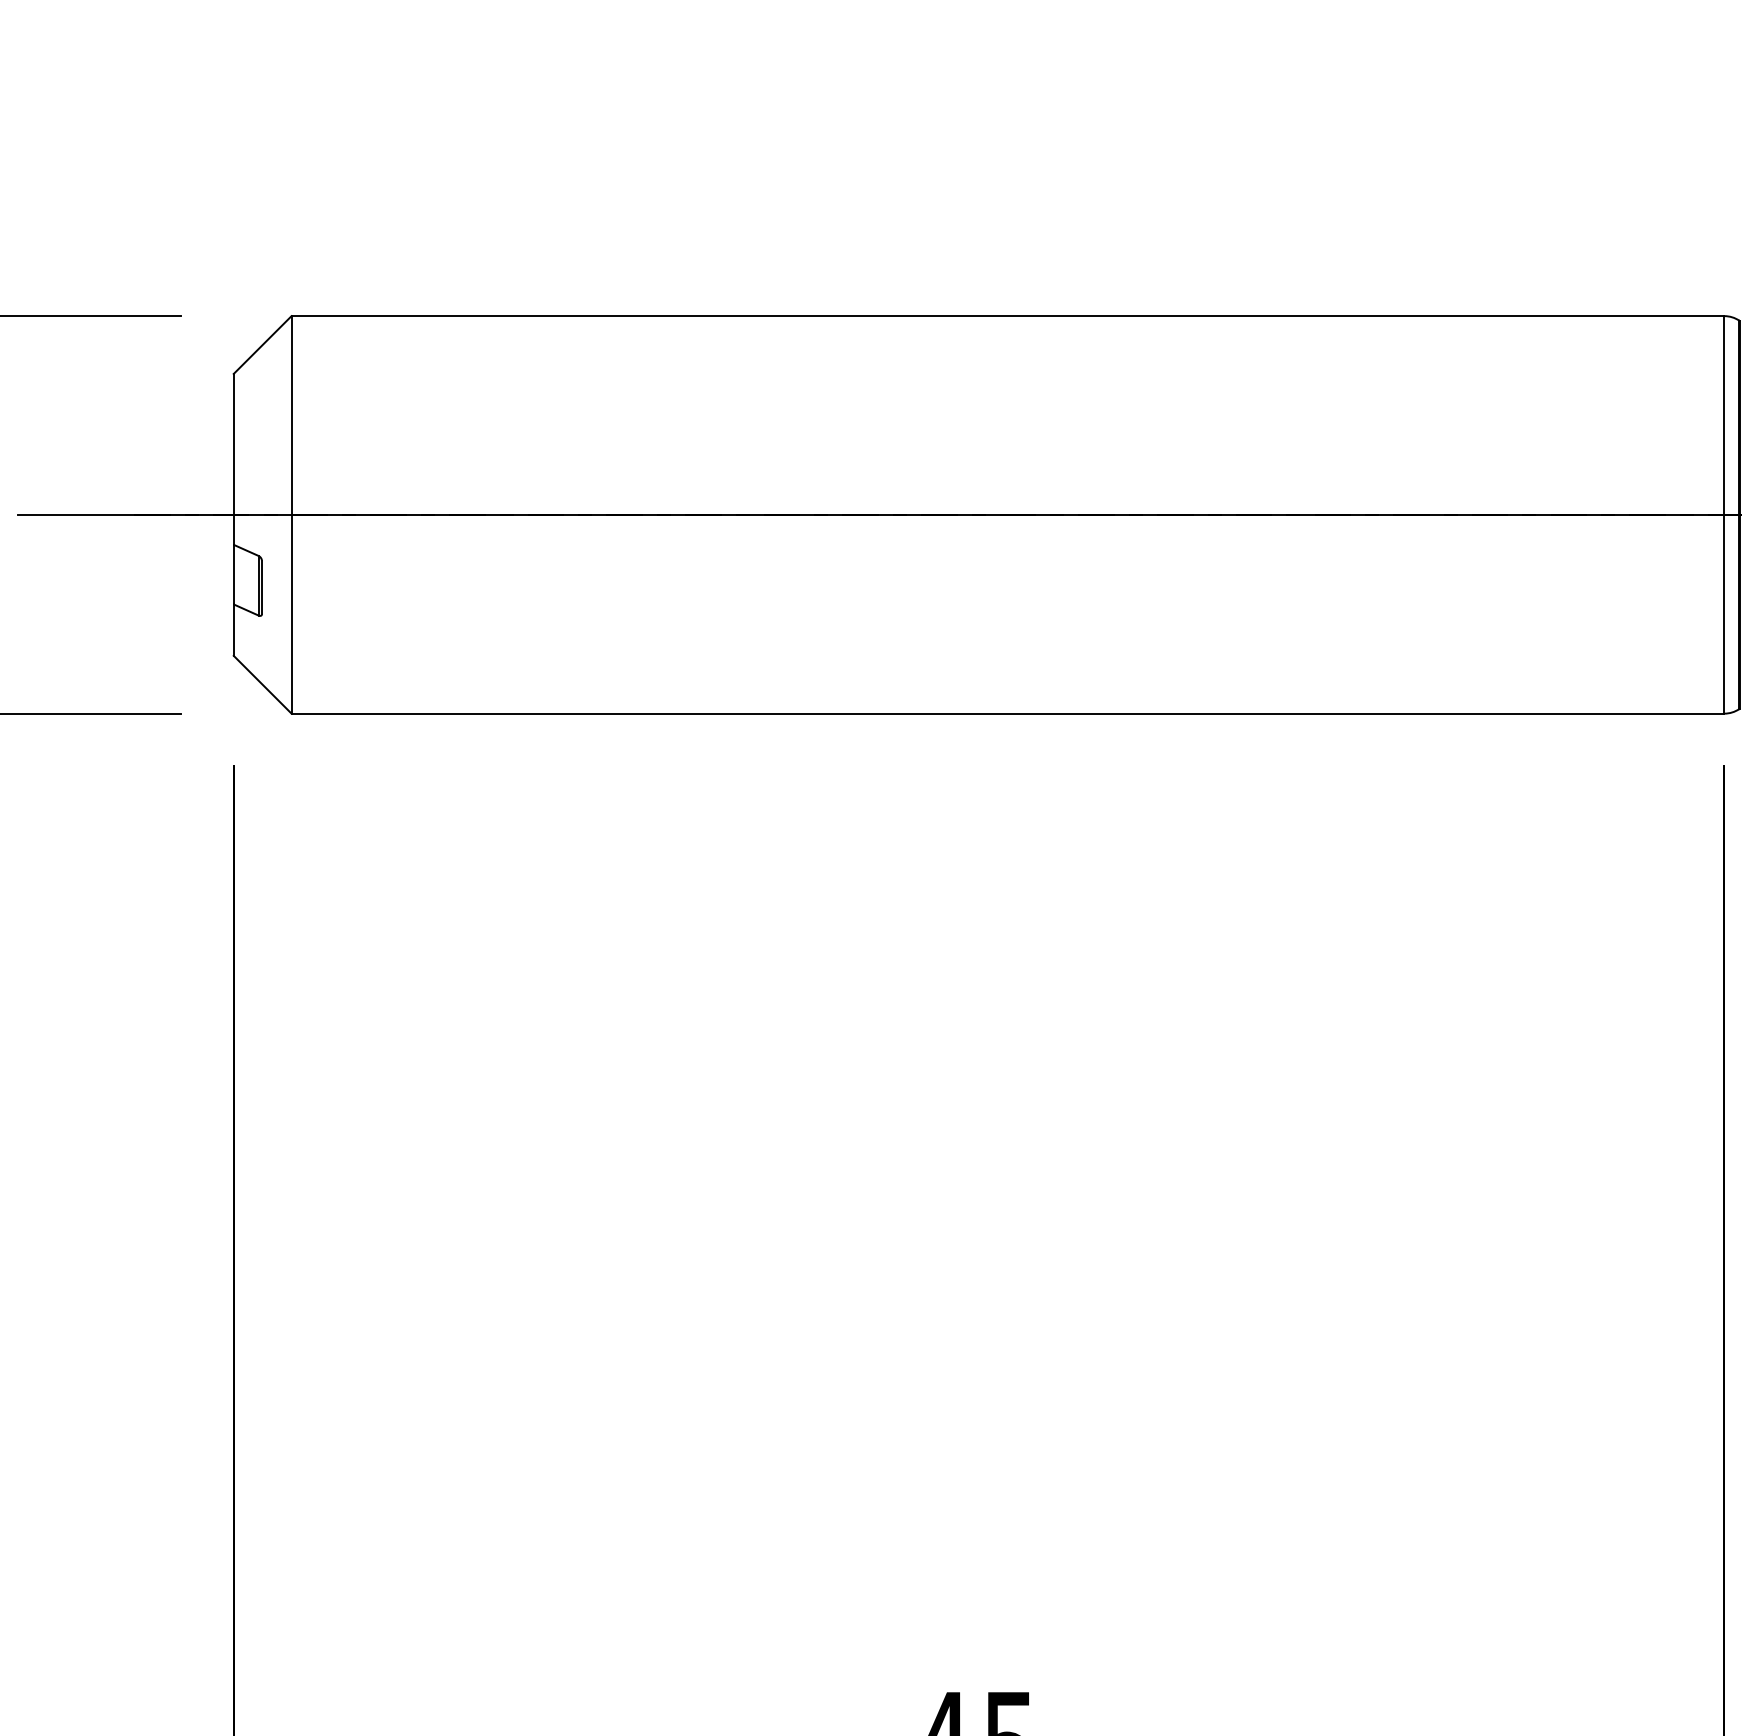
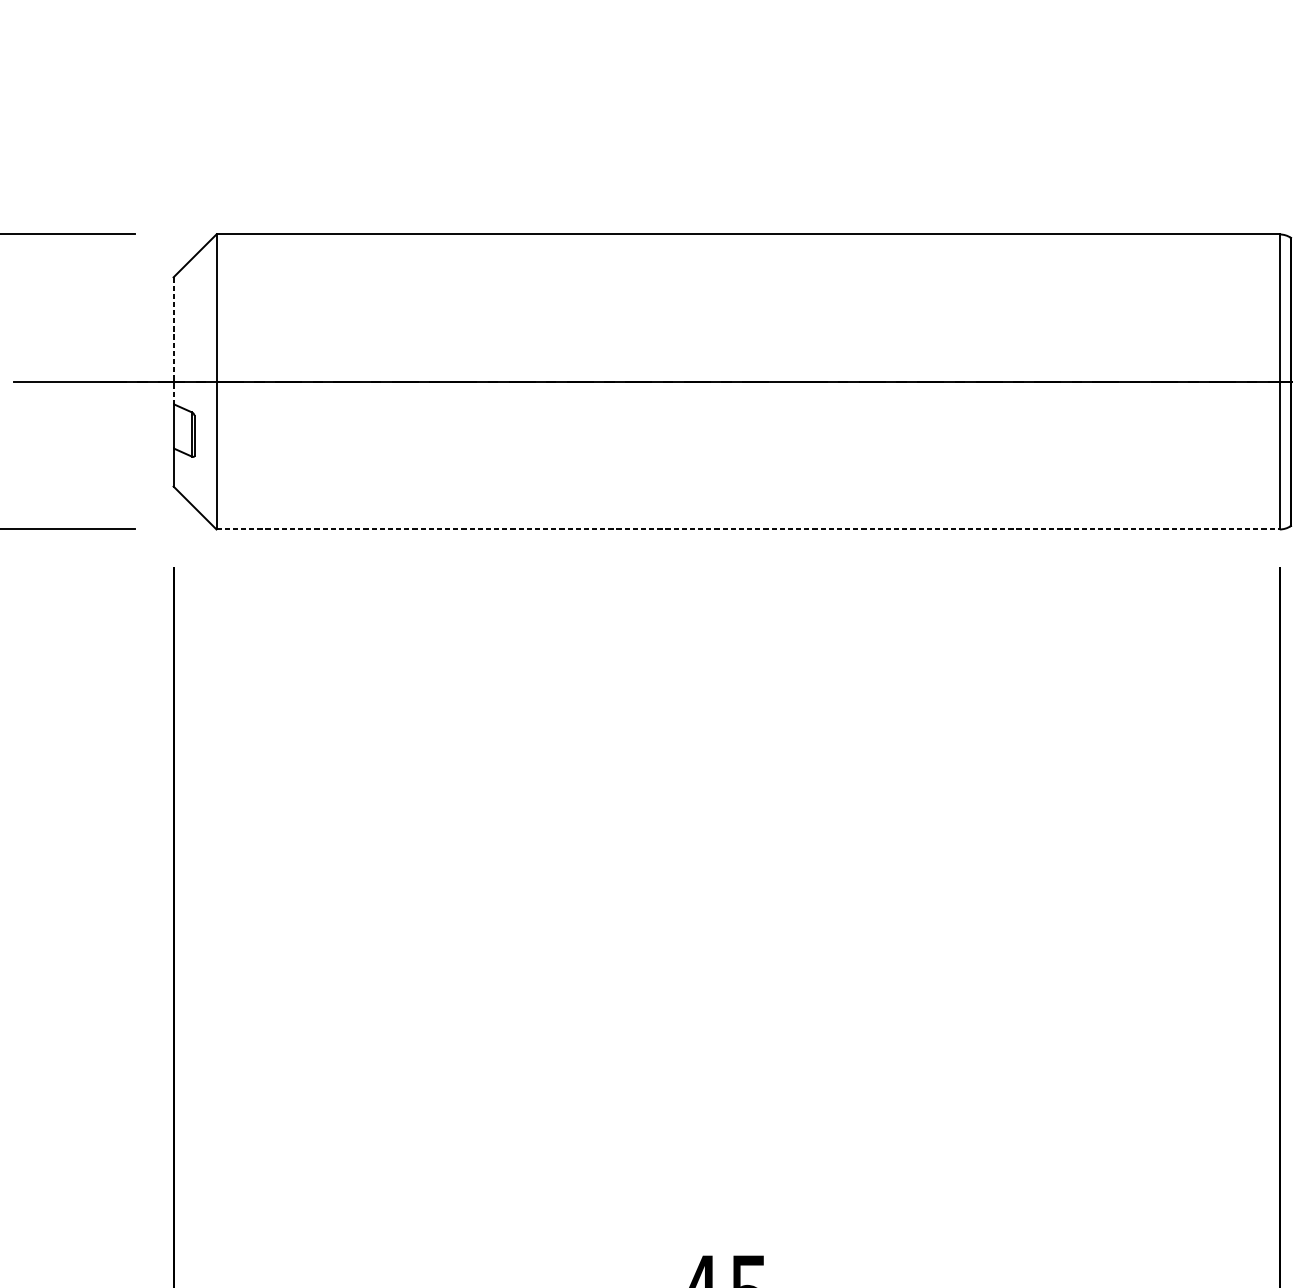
line: (233, 459) -> (173, 340), solid -> dashed
line: (1008, 713) -> (748, 529), solid -> dashed

